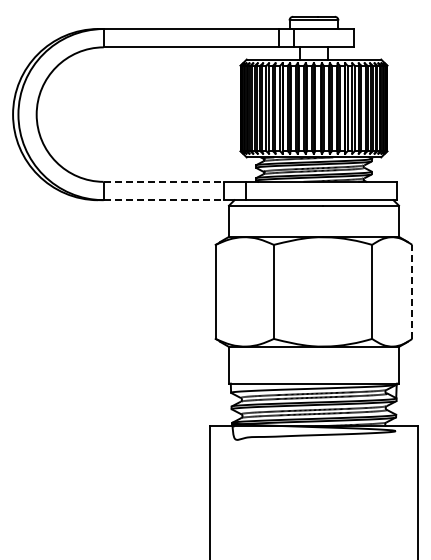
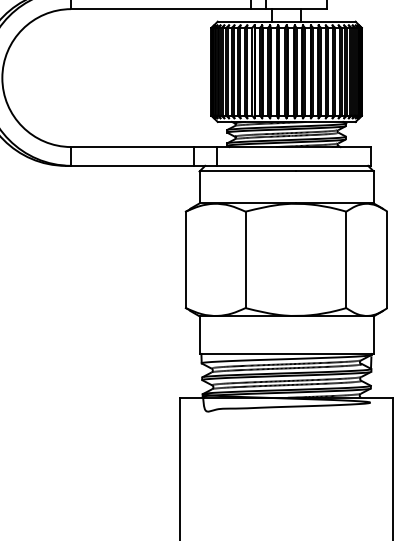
line: (163, 181) -> (132, 146), dashed -> solid
line: (163, 200) -> (132, 166), dashed -> solid
line: (412, 291) -> (387, 259), dashed -> solid

